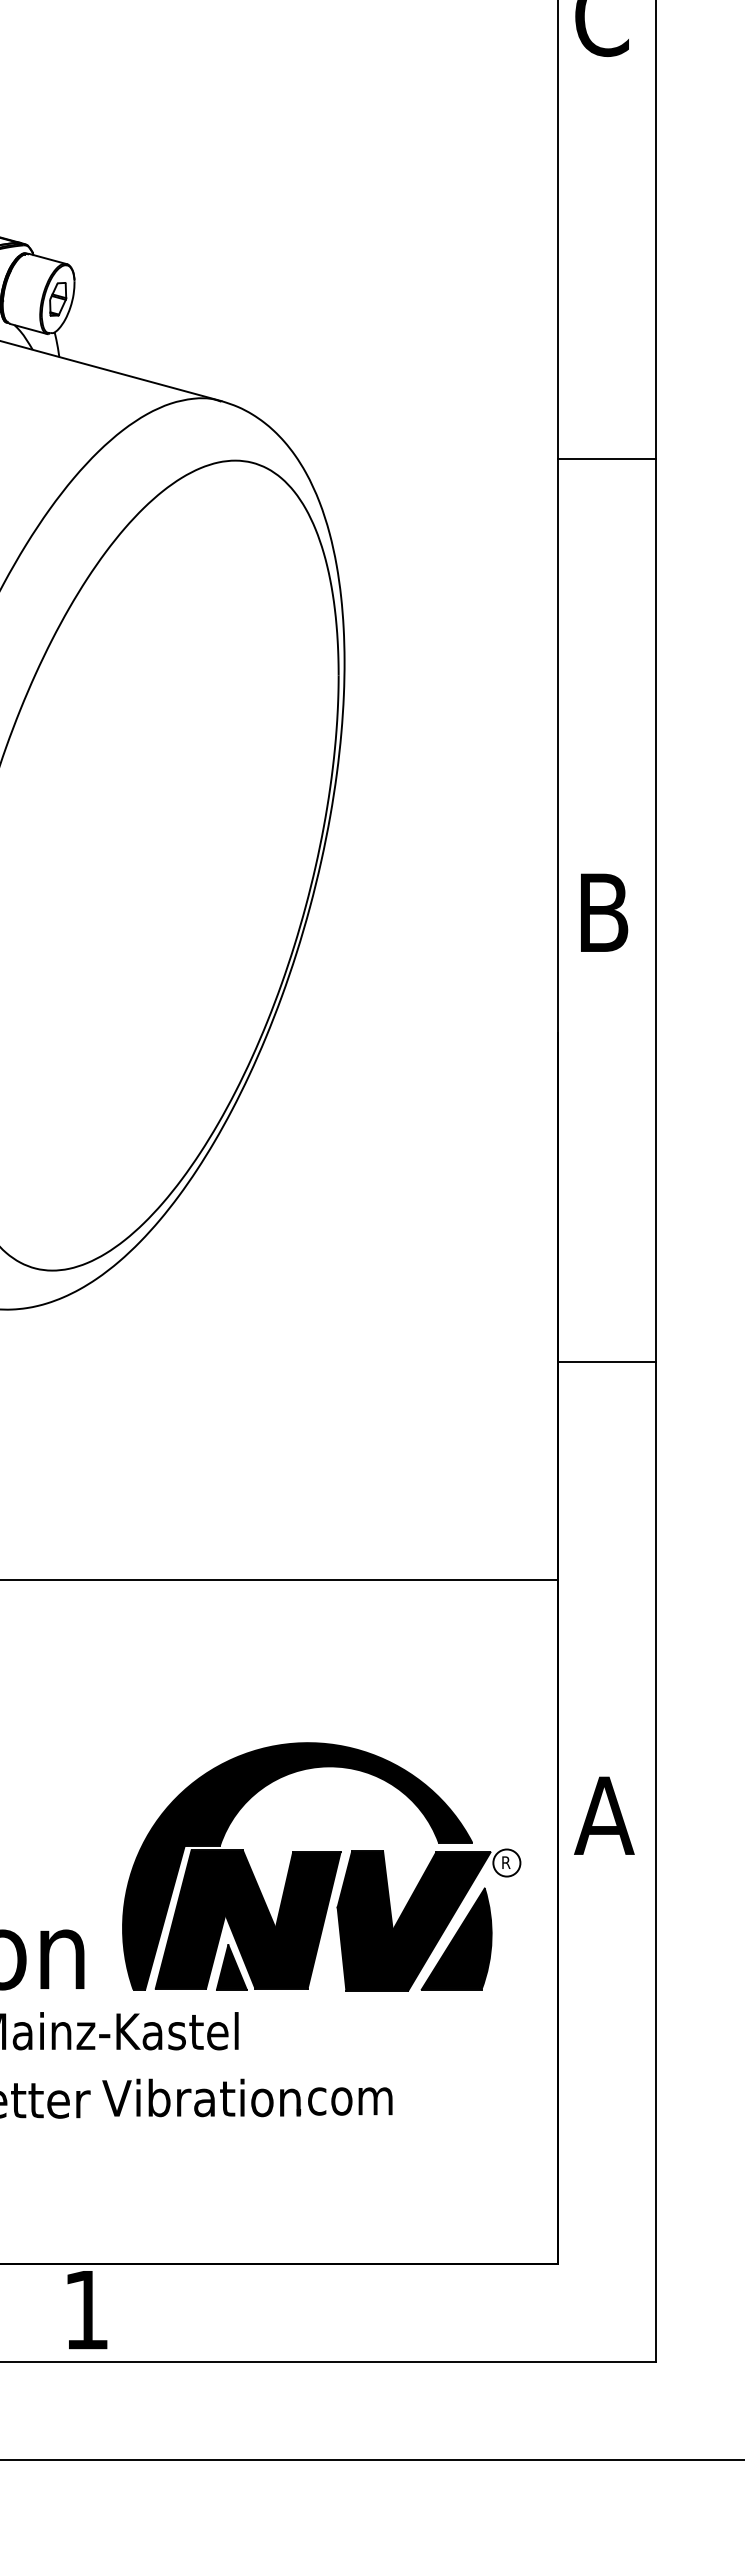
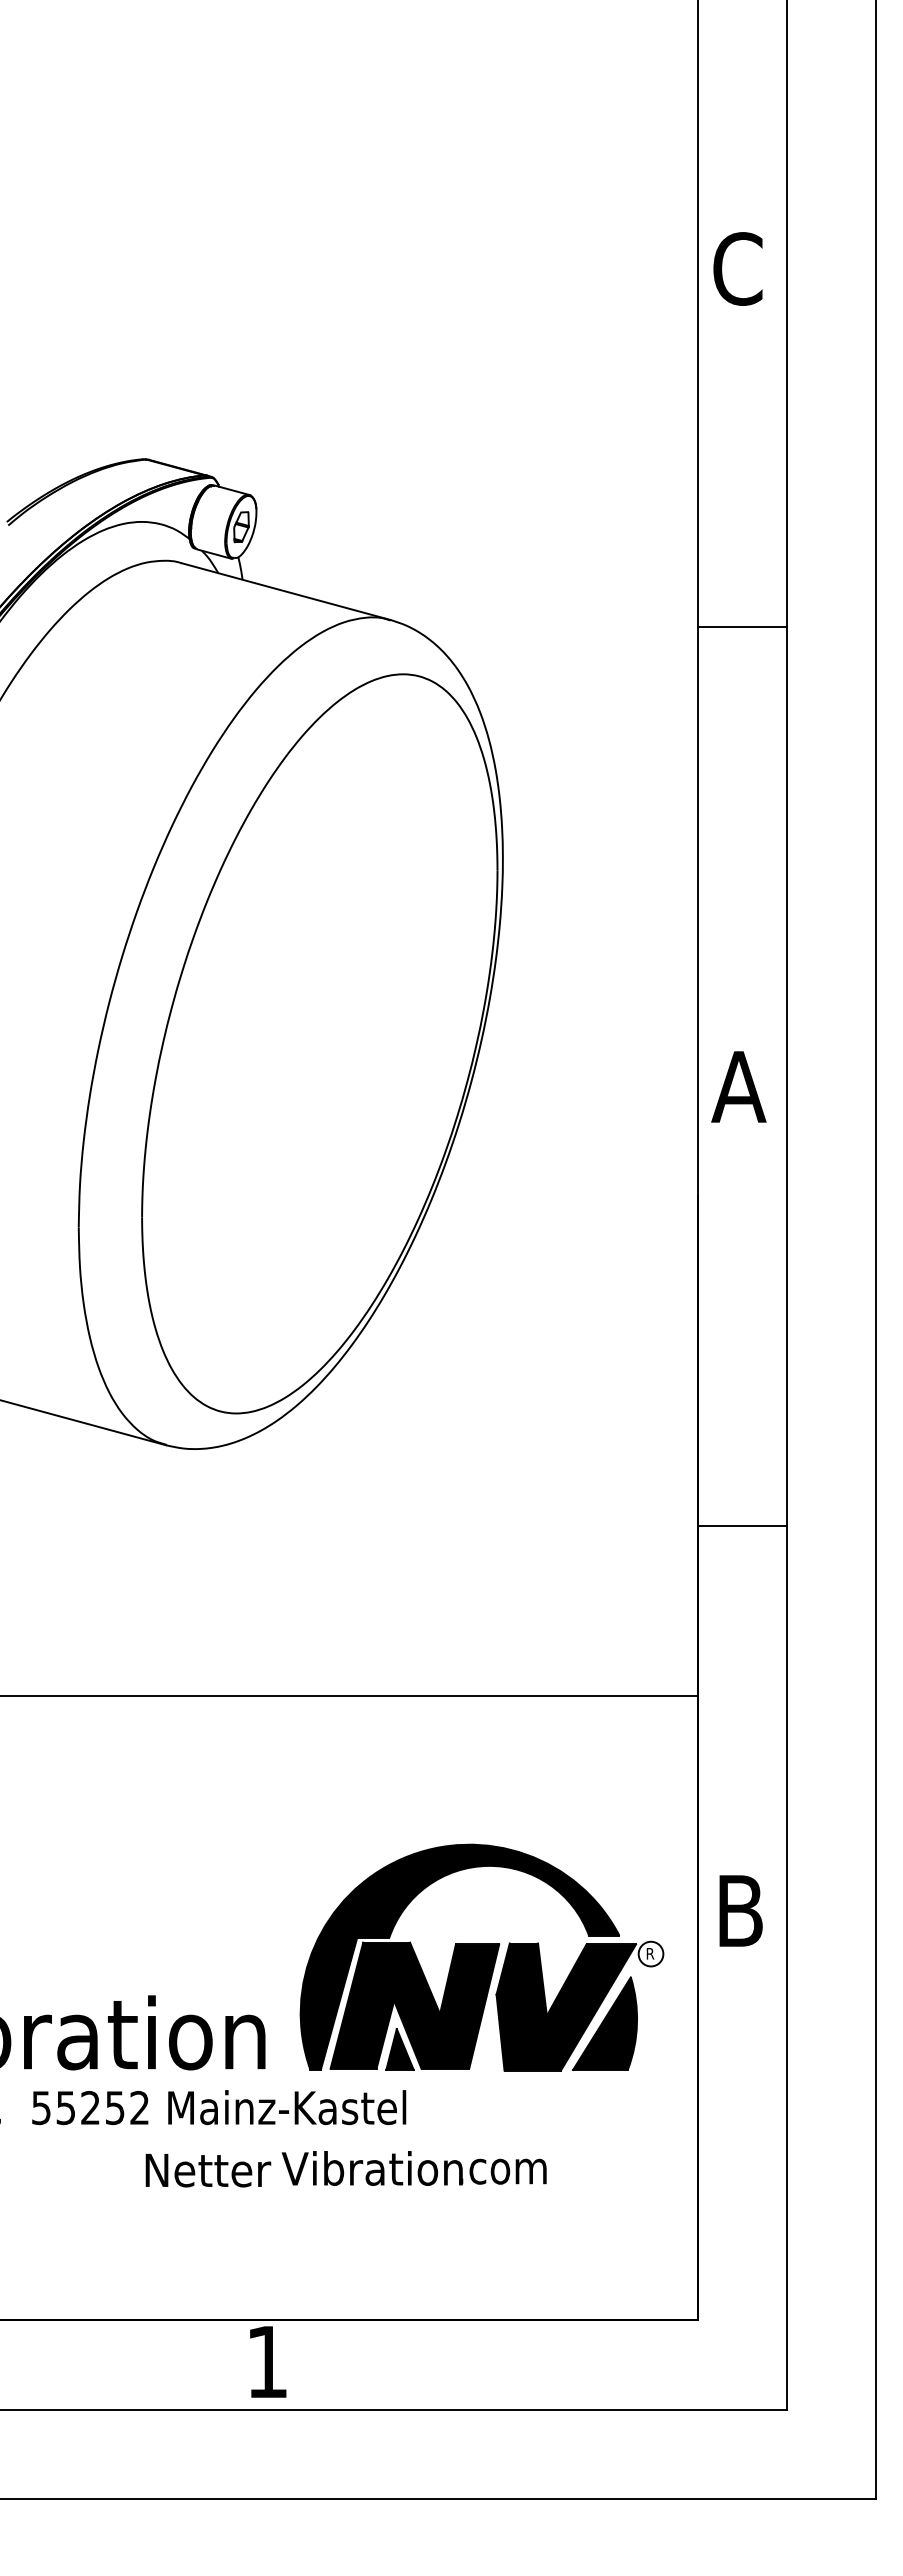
line: (606, 459) -> (741, 627), moved
text: (602, 912) -> (738, 1086), B -> A
line: (606, 1361) -> (741, 1525), moved
text: (603, 1815) -> (739, 1910), A -> B

